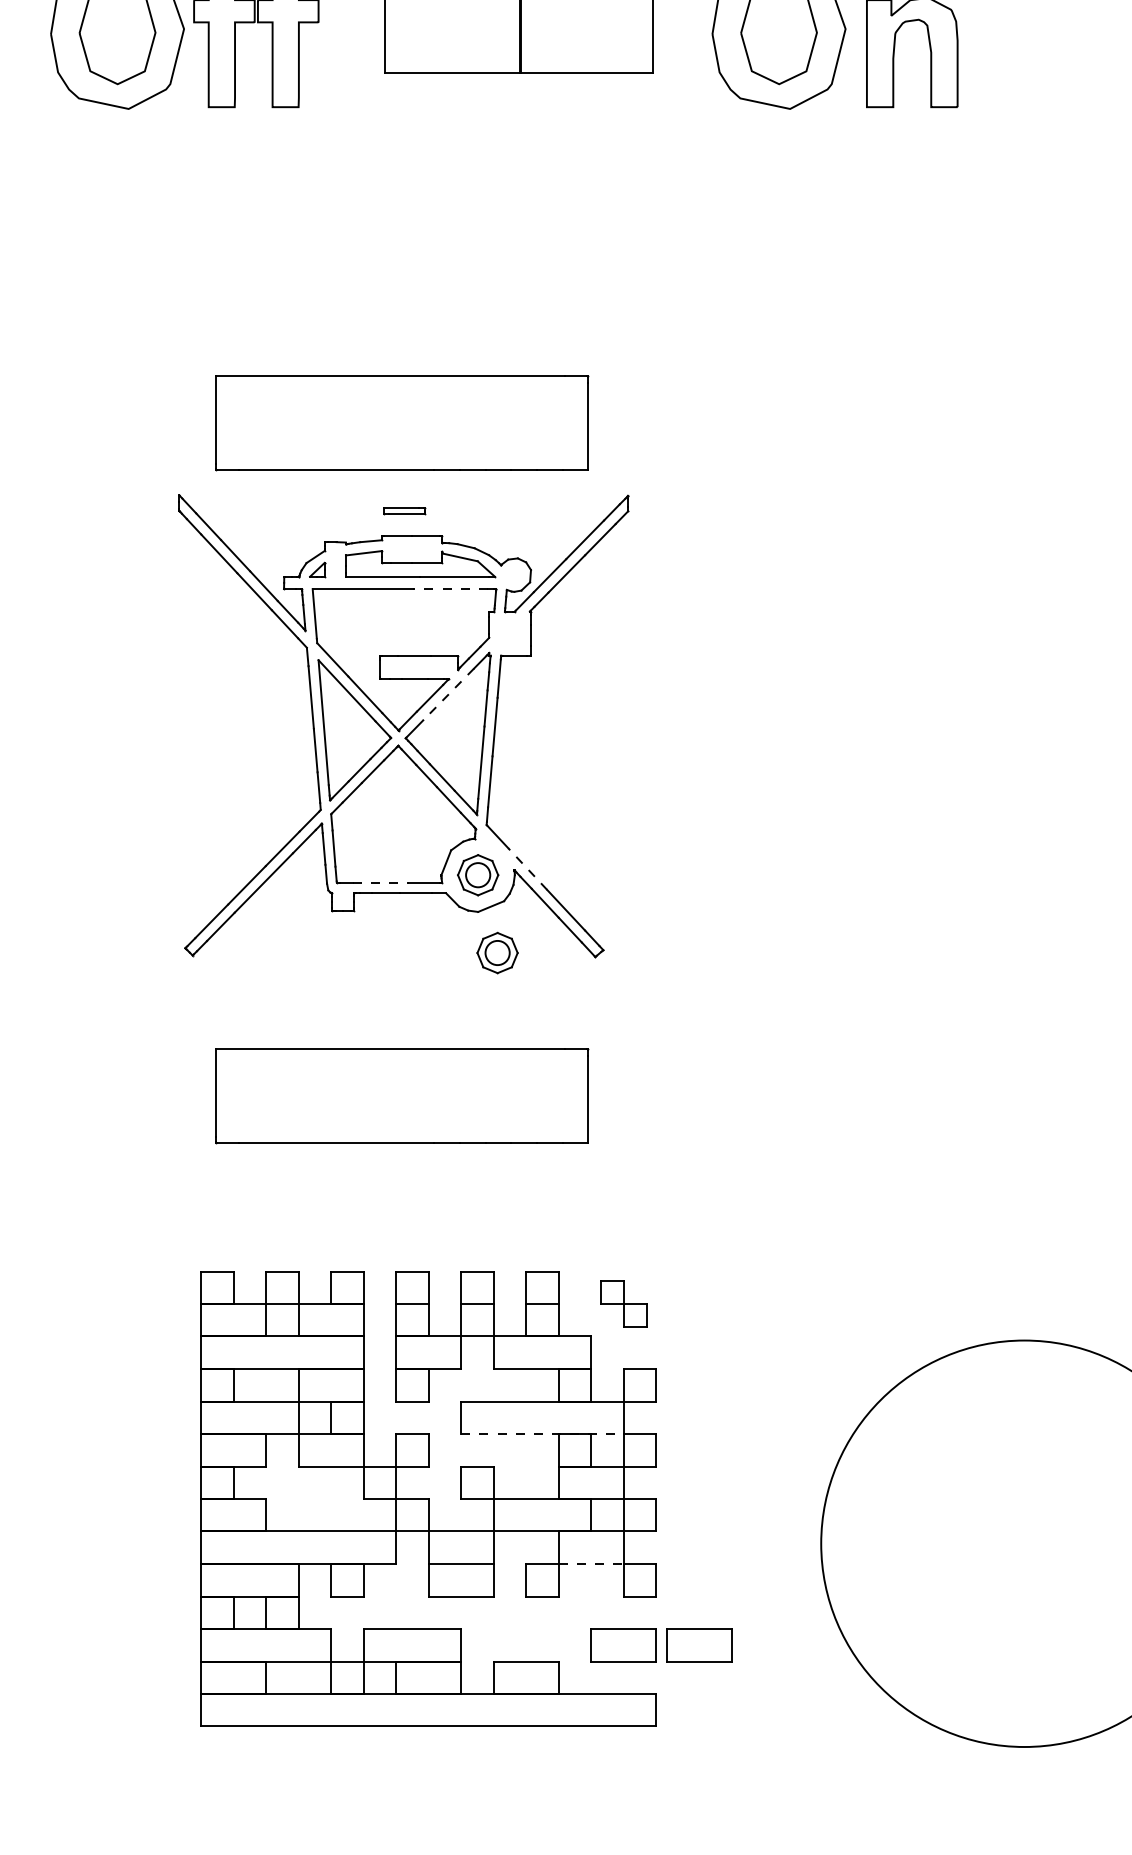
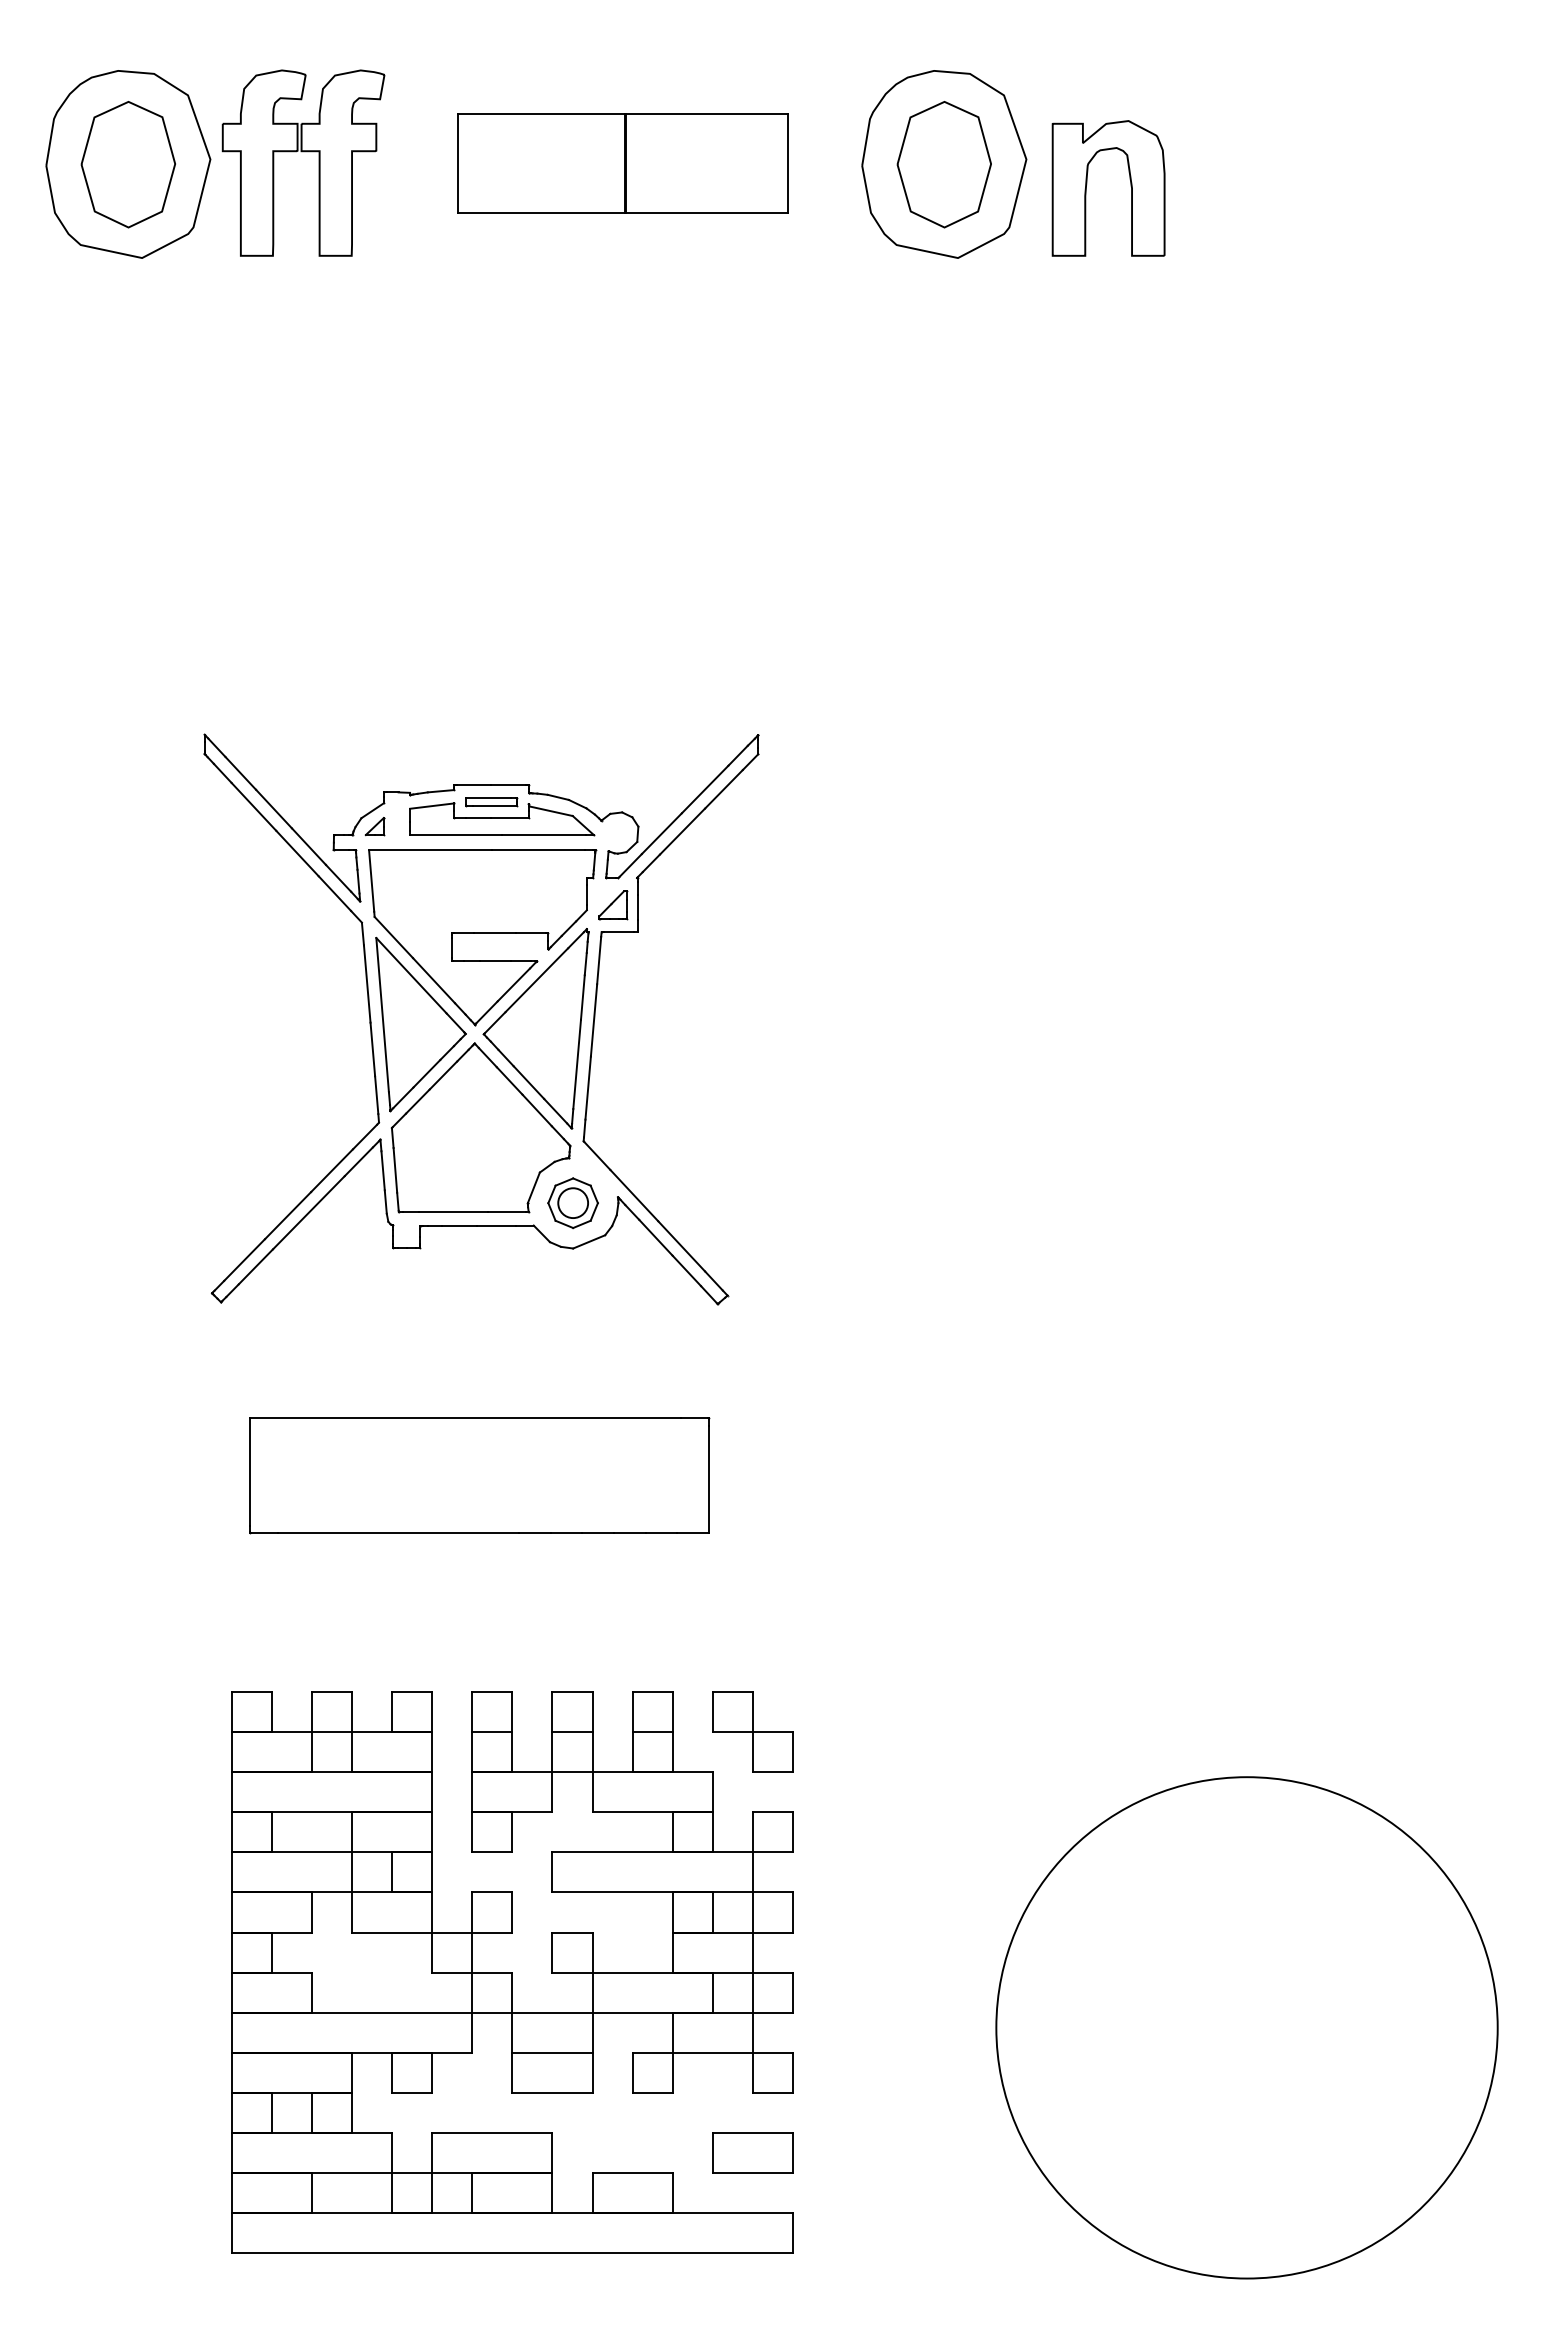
part: (402, 423) -> (479, 645), removed
part: (403, 511) -> (491, 802), moved
line: (450, 589) -> (538, 850), dashed -> solid
part: (510, 633) -> (613, 905), added
line: (448, 694) -> (536, 980), dashed -> solid
line: (527, 868) -> (634, 1195), dashed -> solid
line: (381, 882) -> (453, 1212), dashed -> solid
part: (497, 953) -> (596, 1299), removed
part: (623, 1303) -> (752, 1731), size x1.43
line: (543, 1434) -> (653, 1892), dashed -> solid
line: (591, 1563) -> (713, 2052), dashed -> solid
part: (698, 1644) -> (845, 2152), removed

